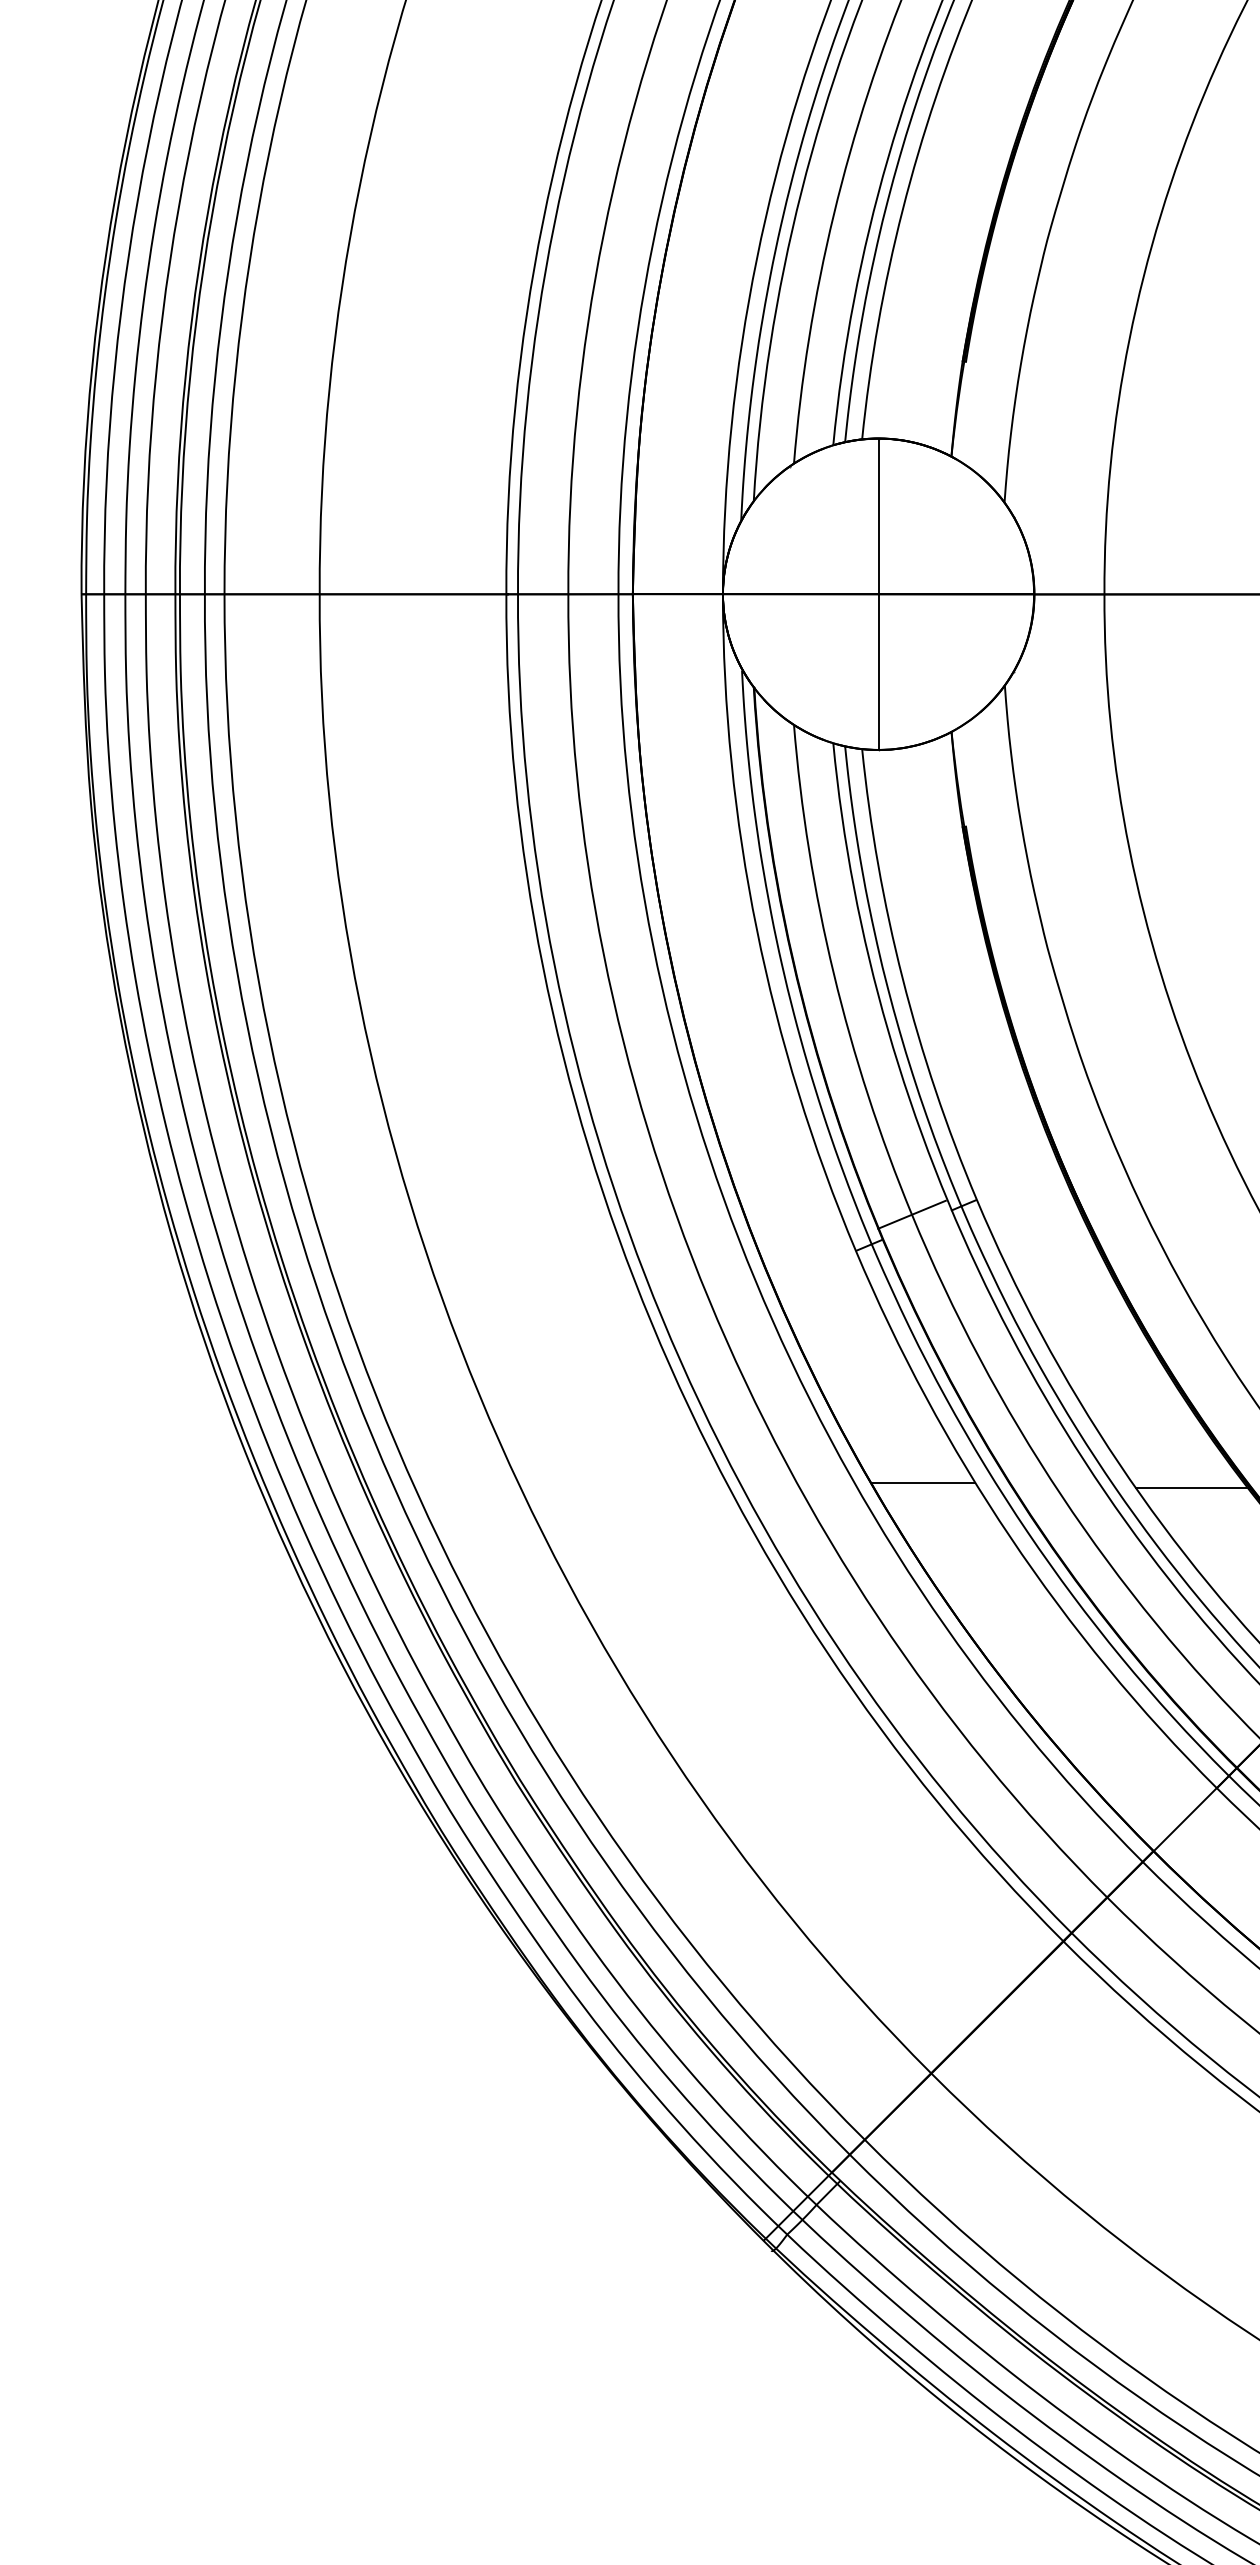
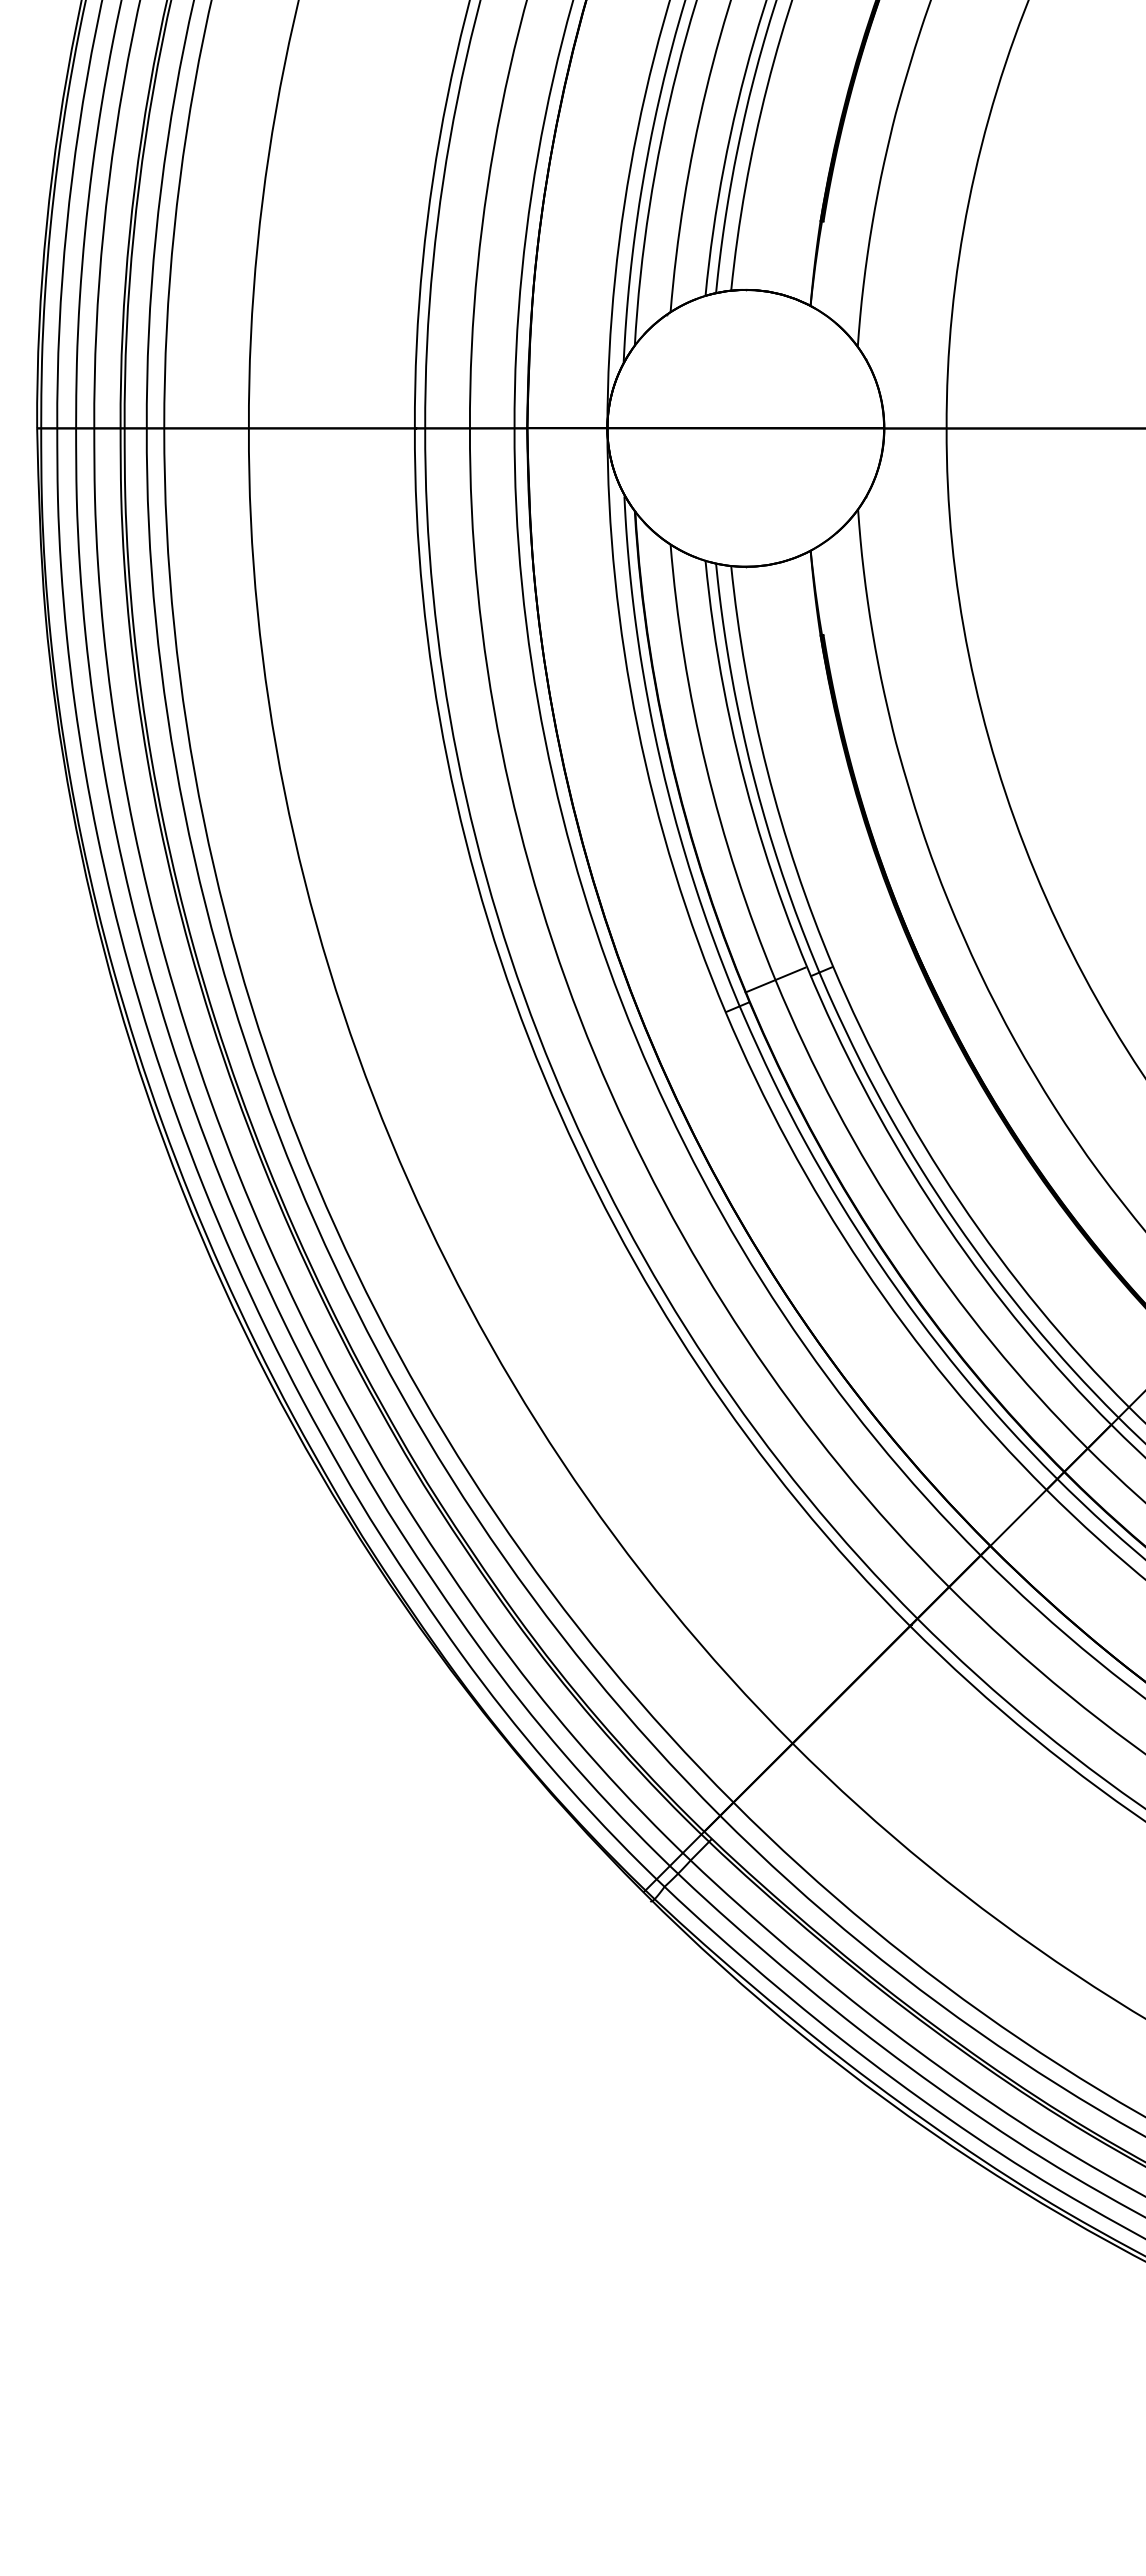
line: (878, 593) -> (745, 427), removed
line: (923, 1482) -> (785, 1218), removed
line: (1193, 1488) -> (1025, 1223), removed

